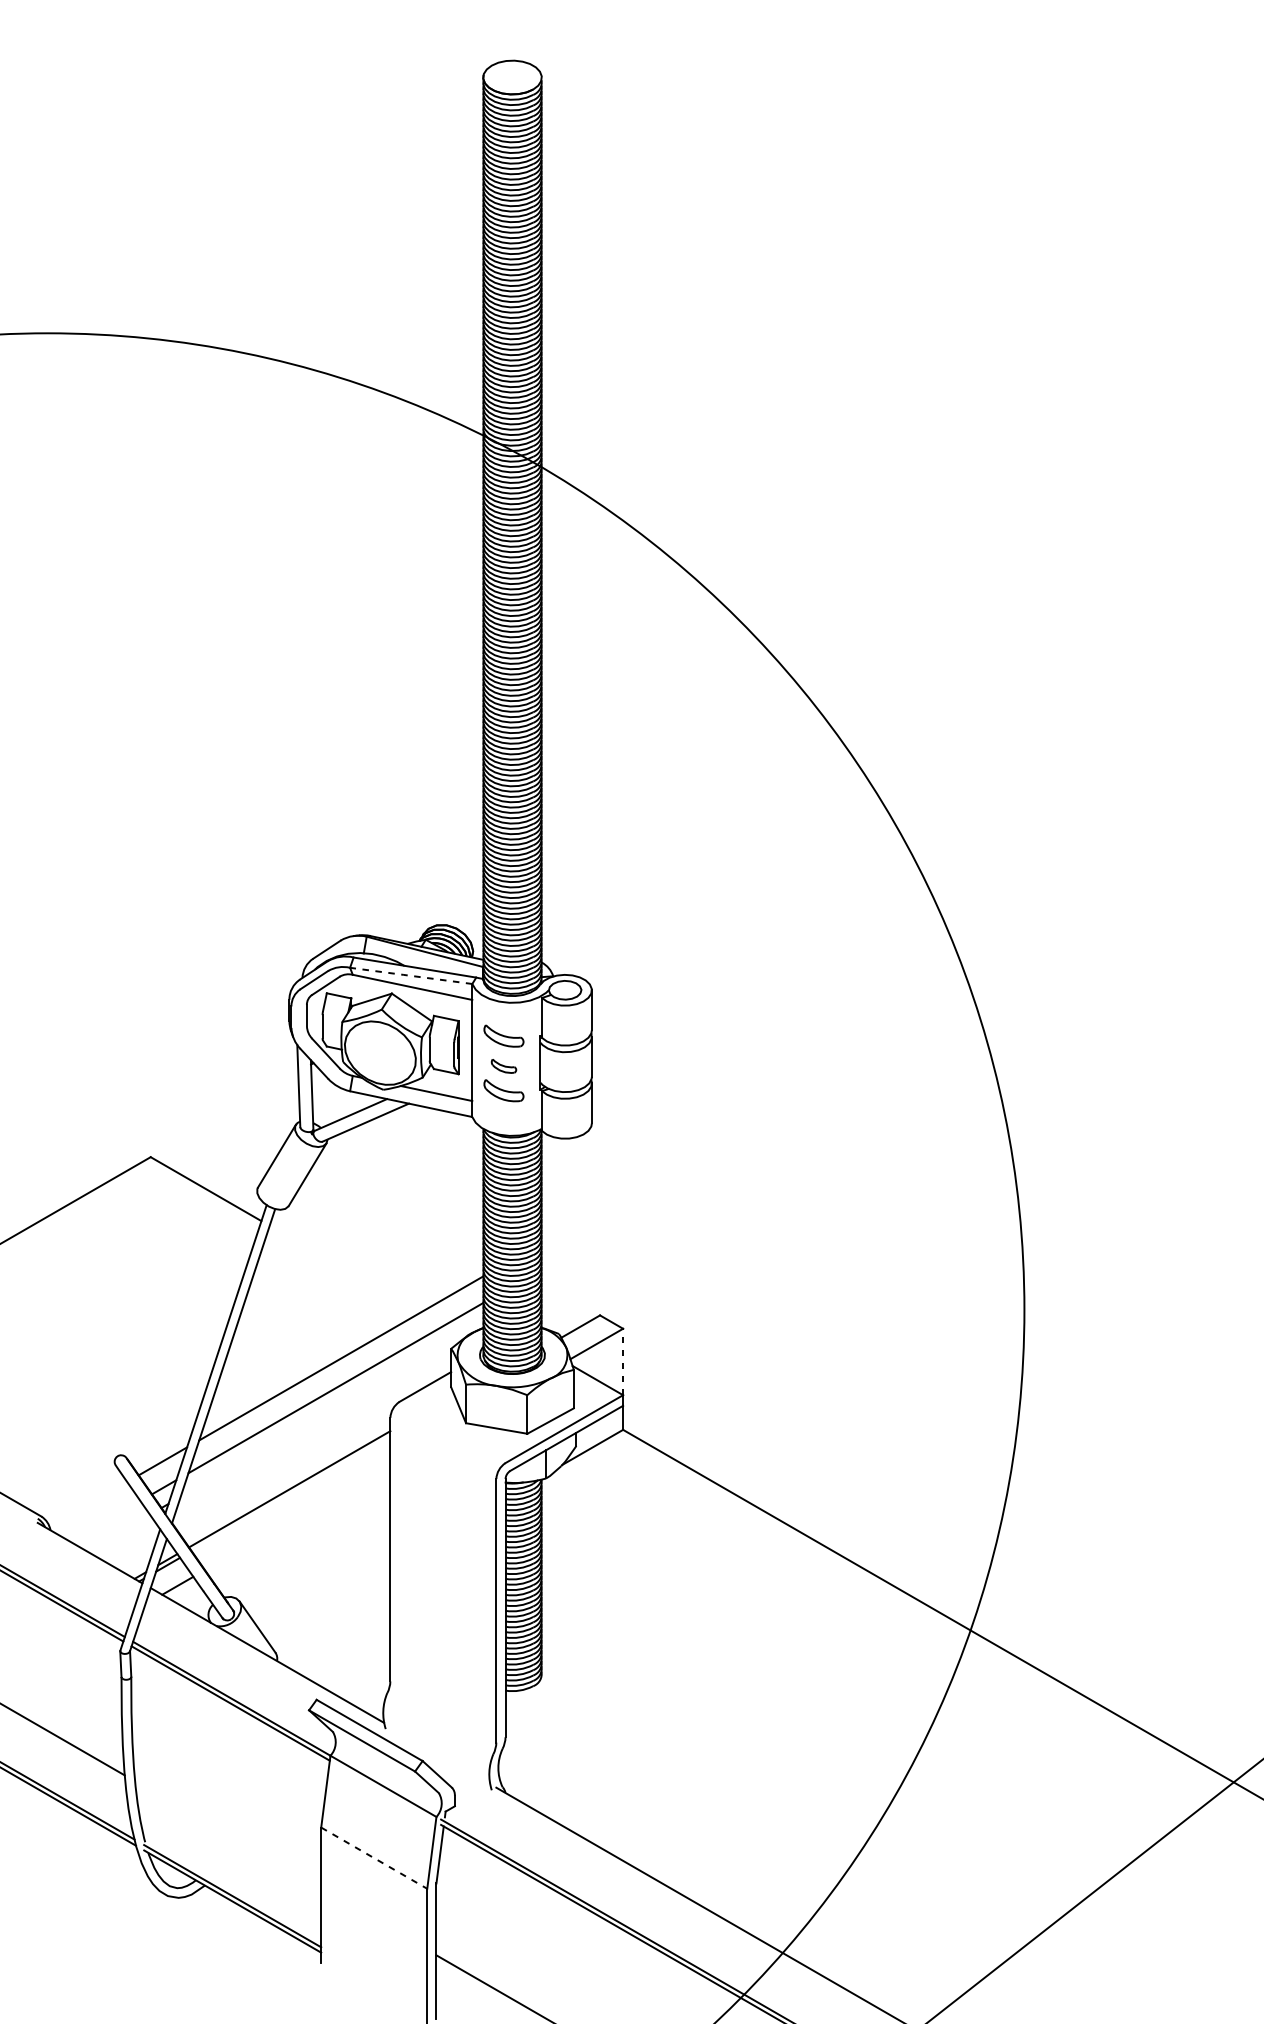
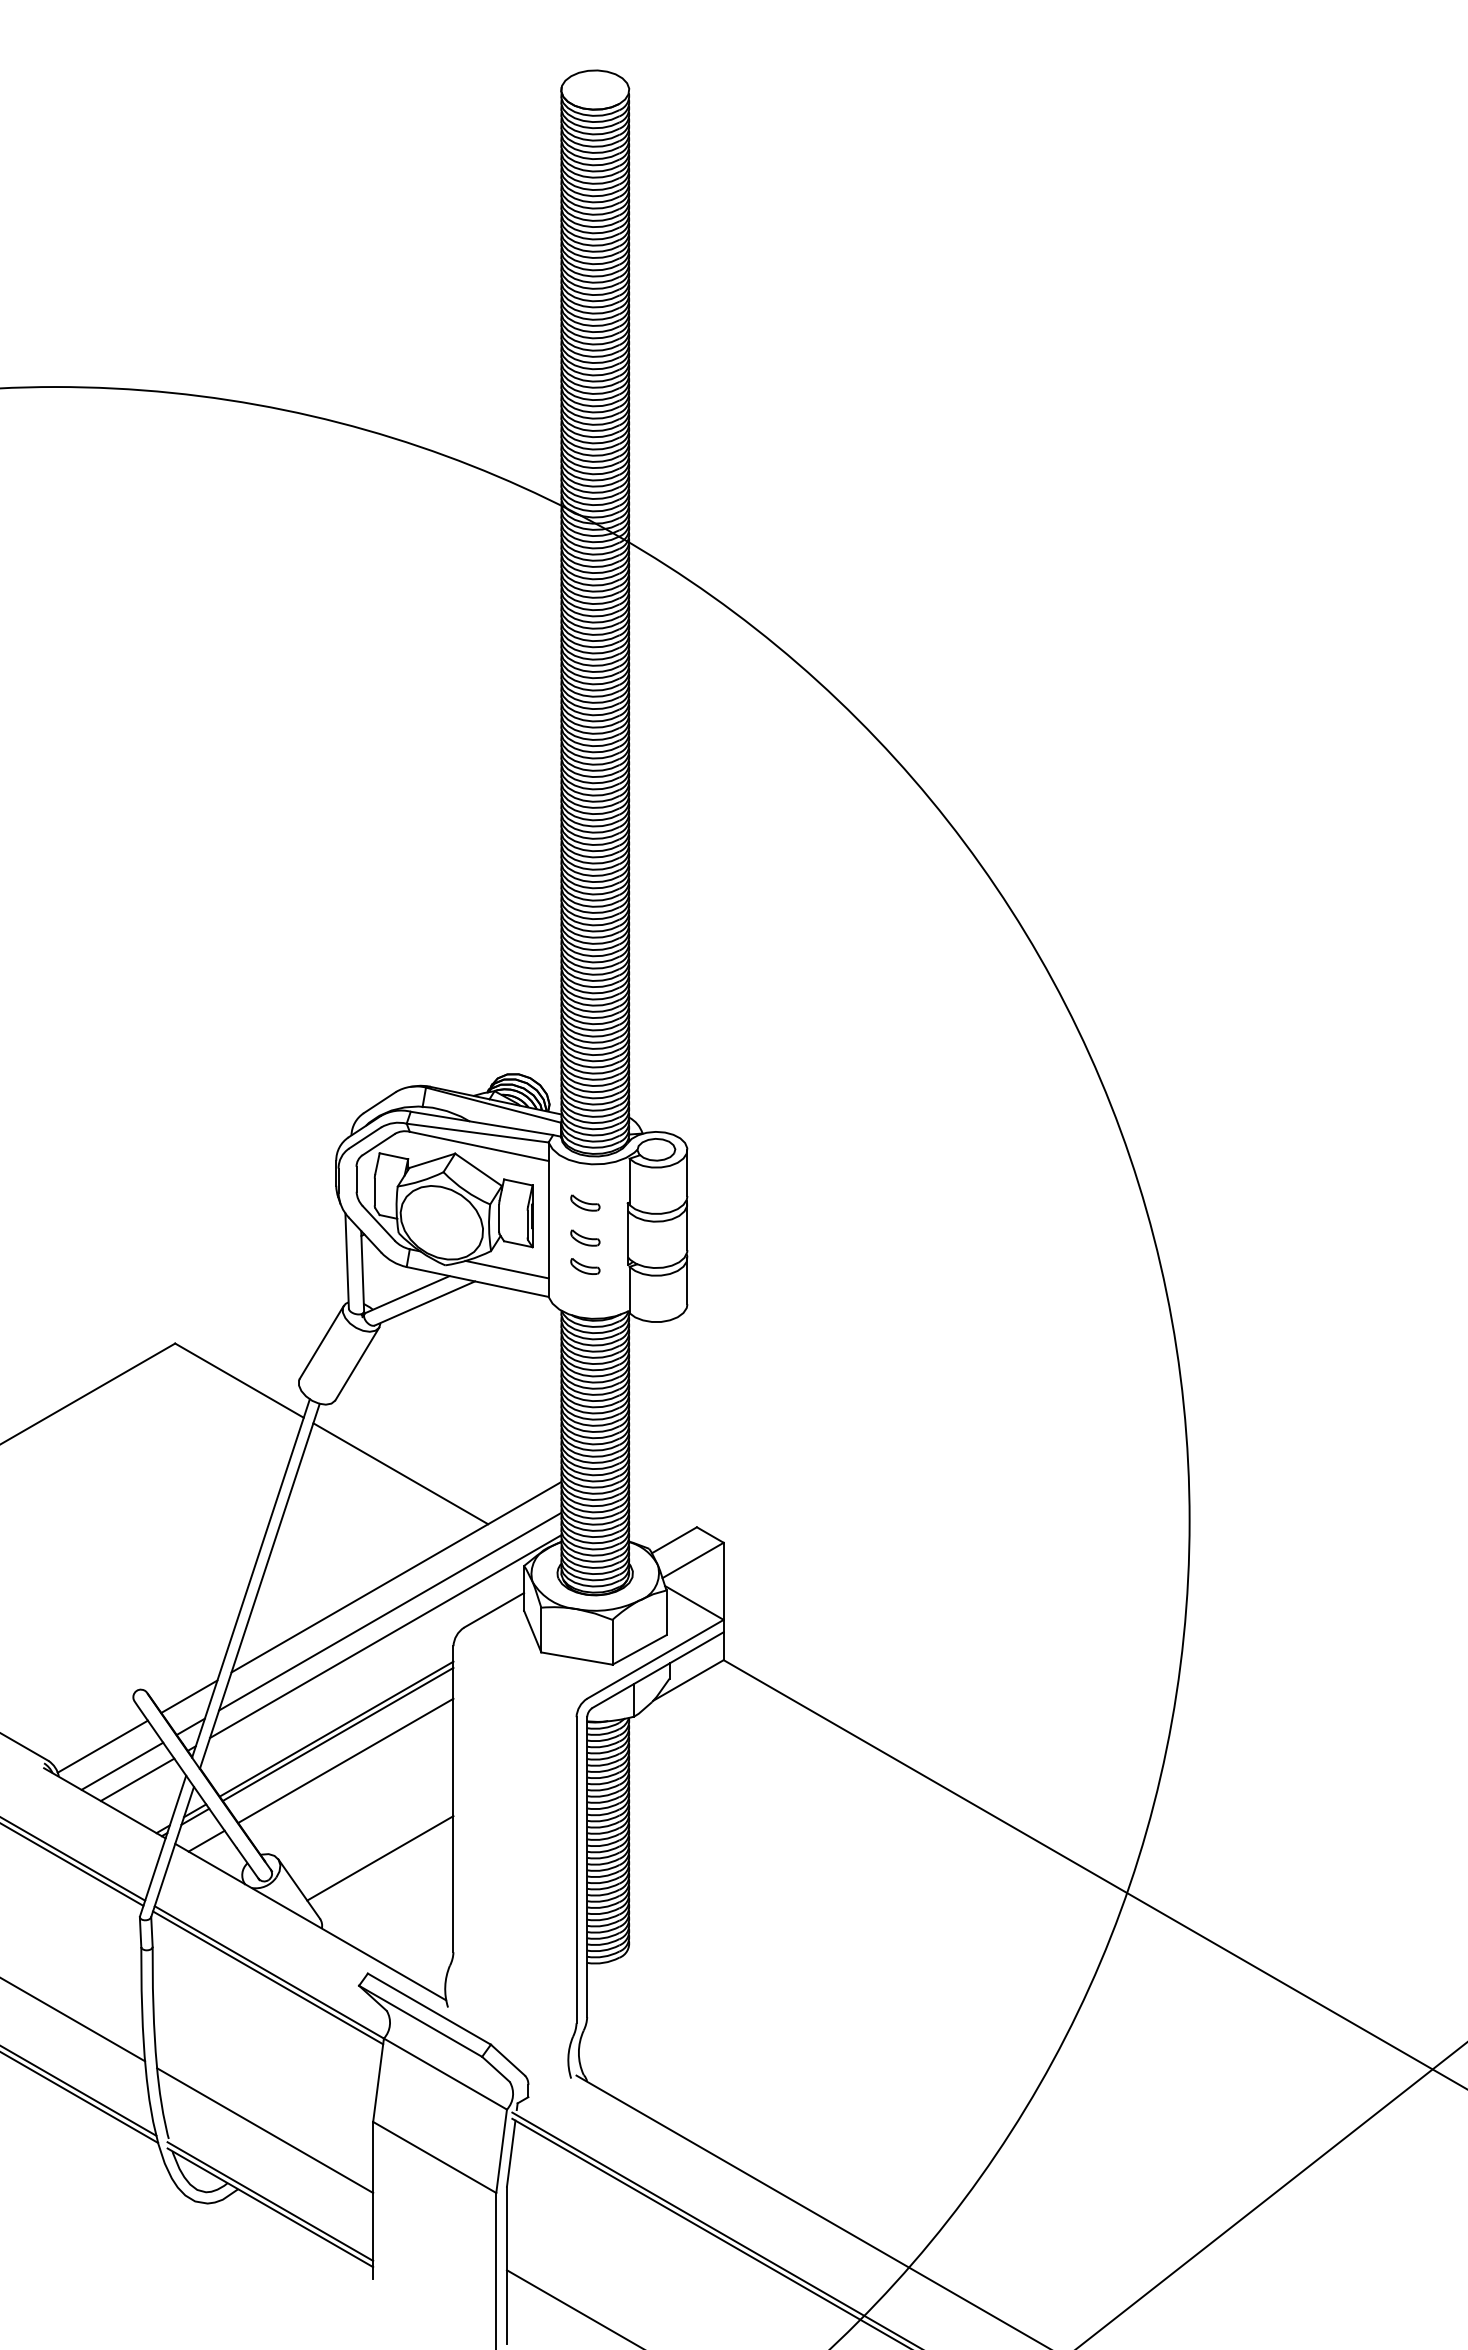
line: (410, 976) -> (476, 1133), dashed -> solid
part: (504, 1035) -> (585, 1202), size x0.62
part: (504, 1090) -> (585, 1266), size x0.62
line: (344, 1269) -> (400, 1473), added
line: (622, 1362) -> (723, 1581), dashed -> solid
line: (331, 1409) -> (385, 1636), added
line: (290, 1493) -> (337, 1733), added
line: (88, 1504) -> (102, 1746), added
line: (297, 1516) -> (345, 1760), added
line: (105, 1520) -> (122, 1765), added
line: (118, 1532) -> (137, 1779), added
line: (327, 1600) -> (380, 1858), added
line: (228, 1834) -> (265, 2130), added
line: (374, 1858) -> (435, 2157), dashed -> solid

